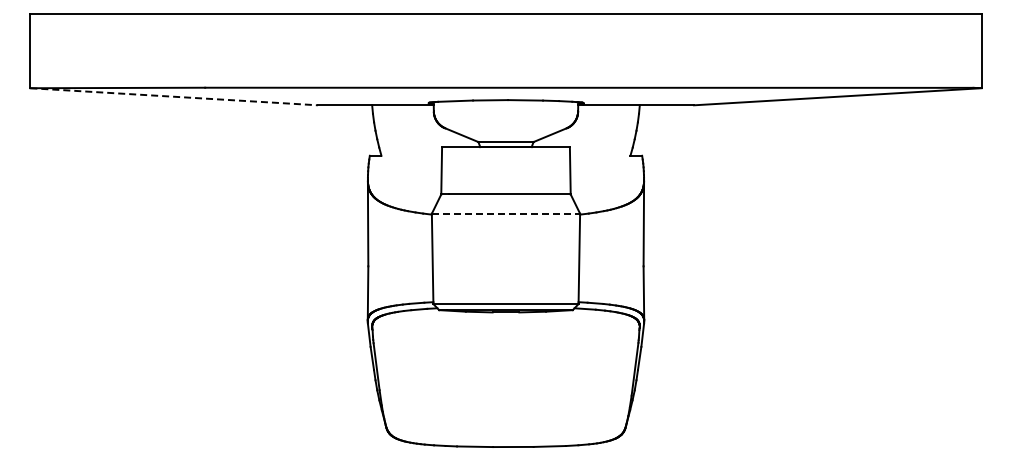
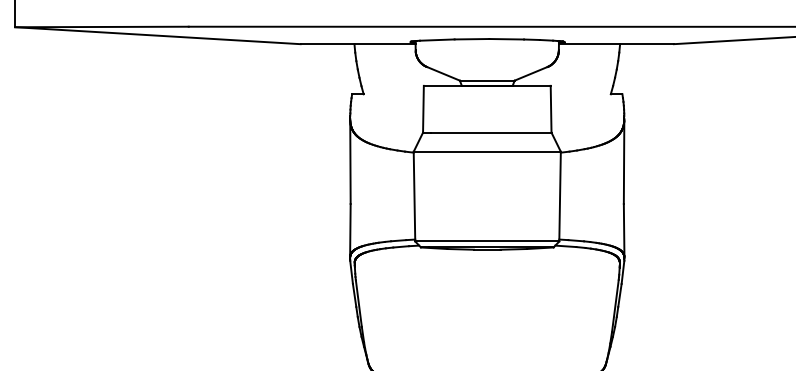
line: (174, 96) -> (158, 35), dashed -> solid
line: (506, 213) -> (487, 151), dashed -> solid

